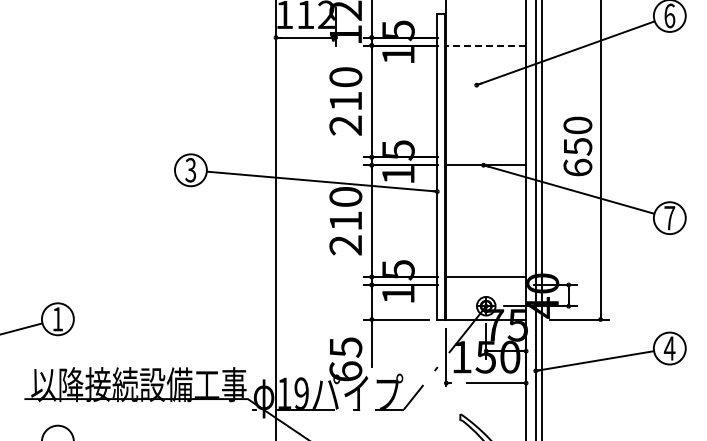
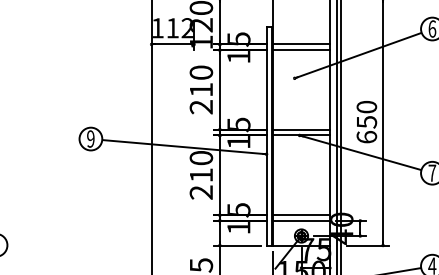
line: (486, 37) -> (301, 44), added
line: (486, 45) -> (301, 50), dashed -> solid
line: (486, 157) -> (301, 129), added
text: (190, 170) -> (90, 139), 3 -> 9
line: (486, 284) -> (301, 220), added

